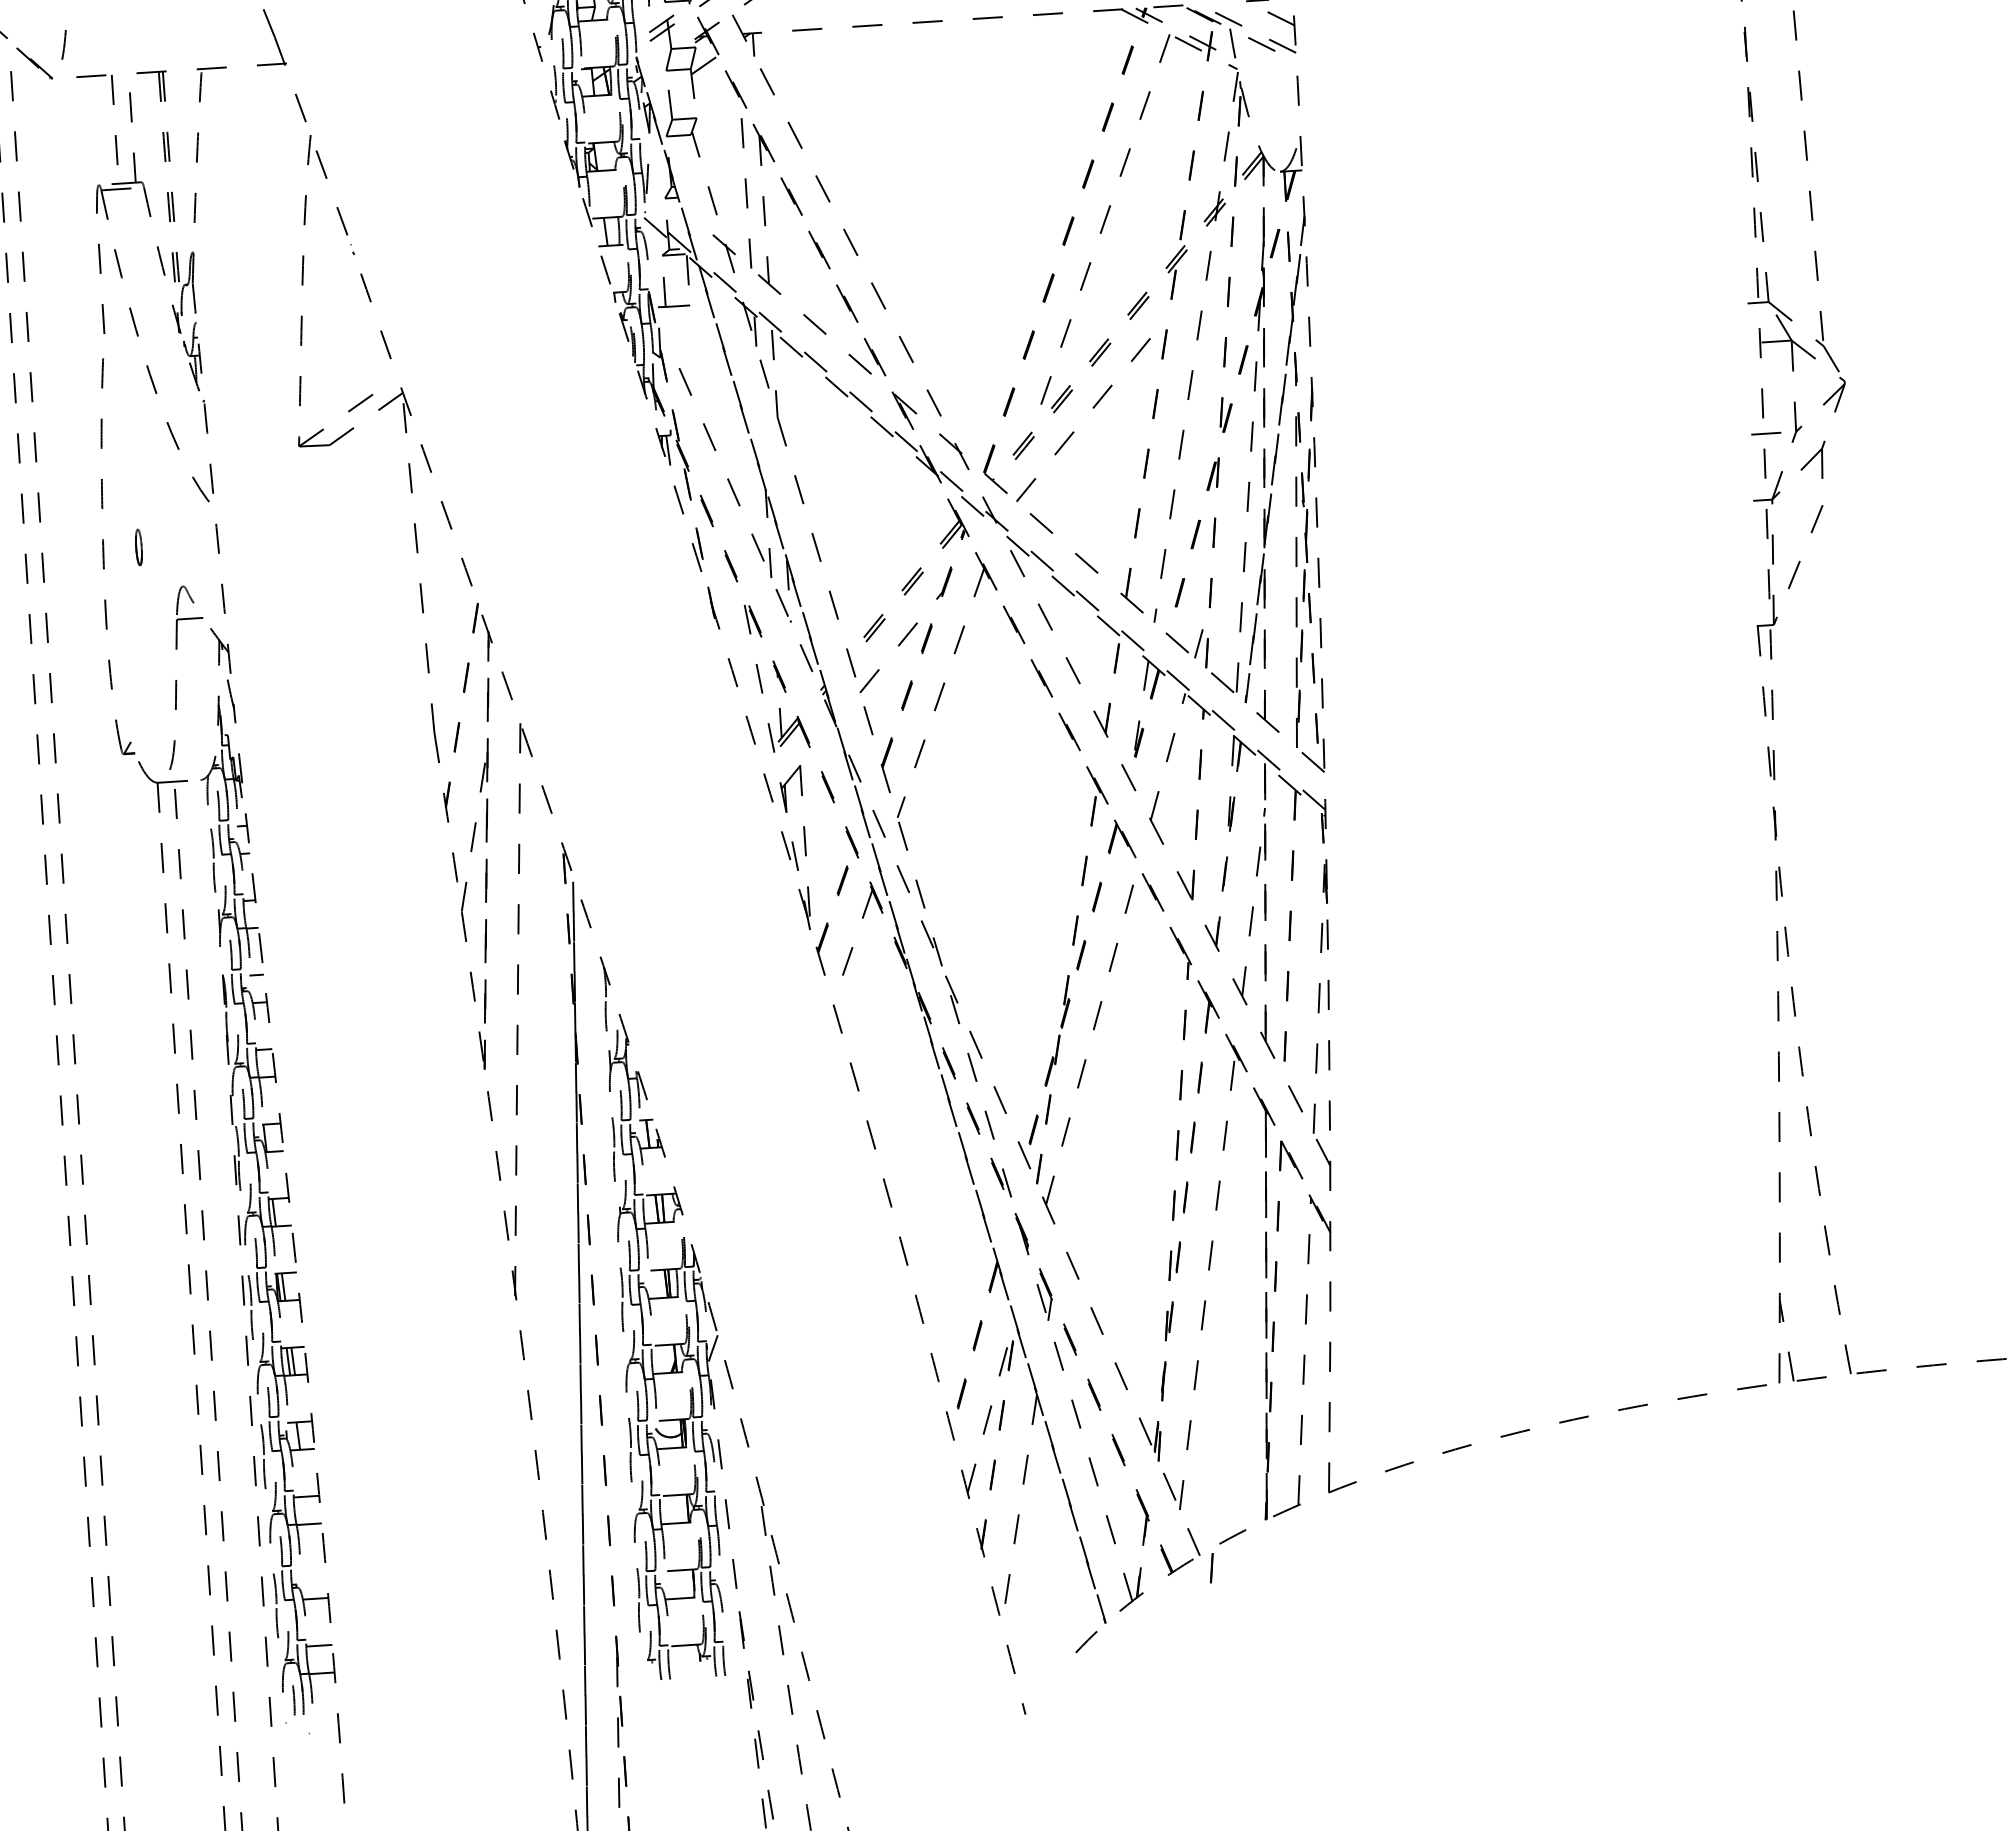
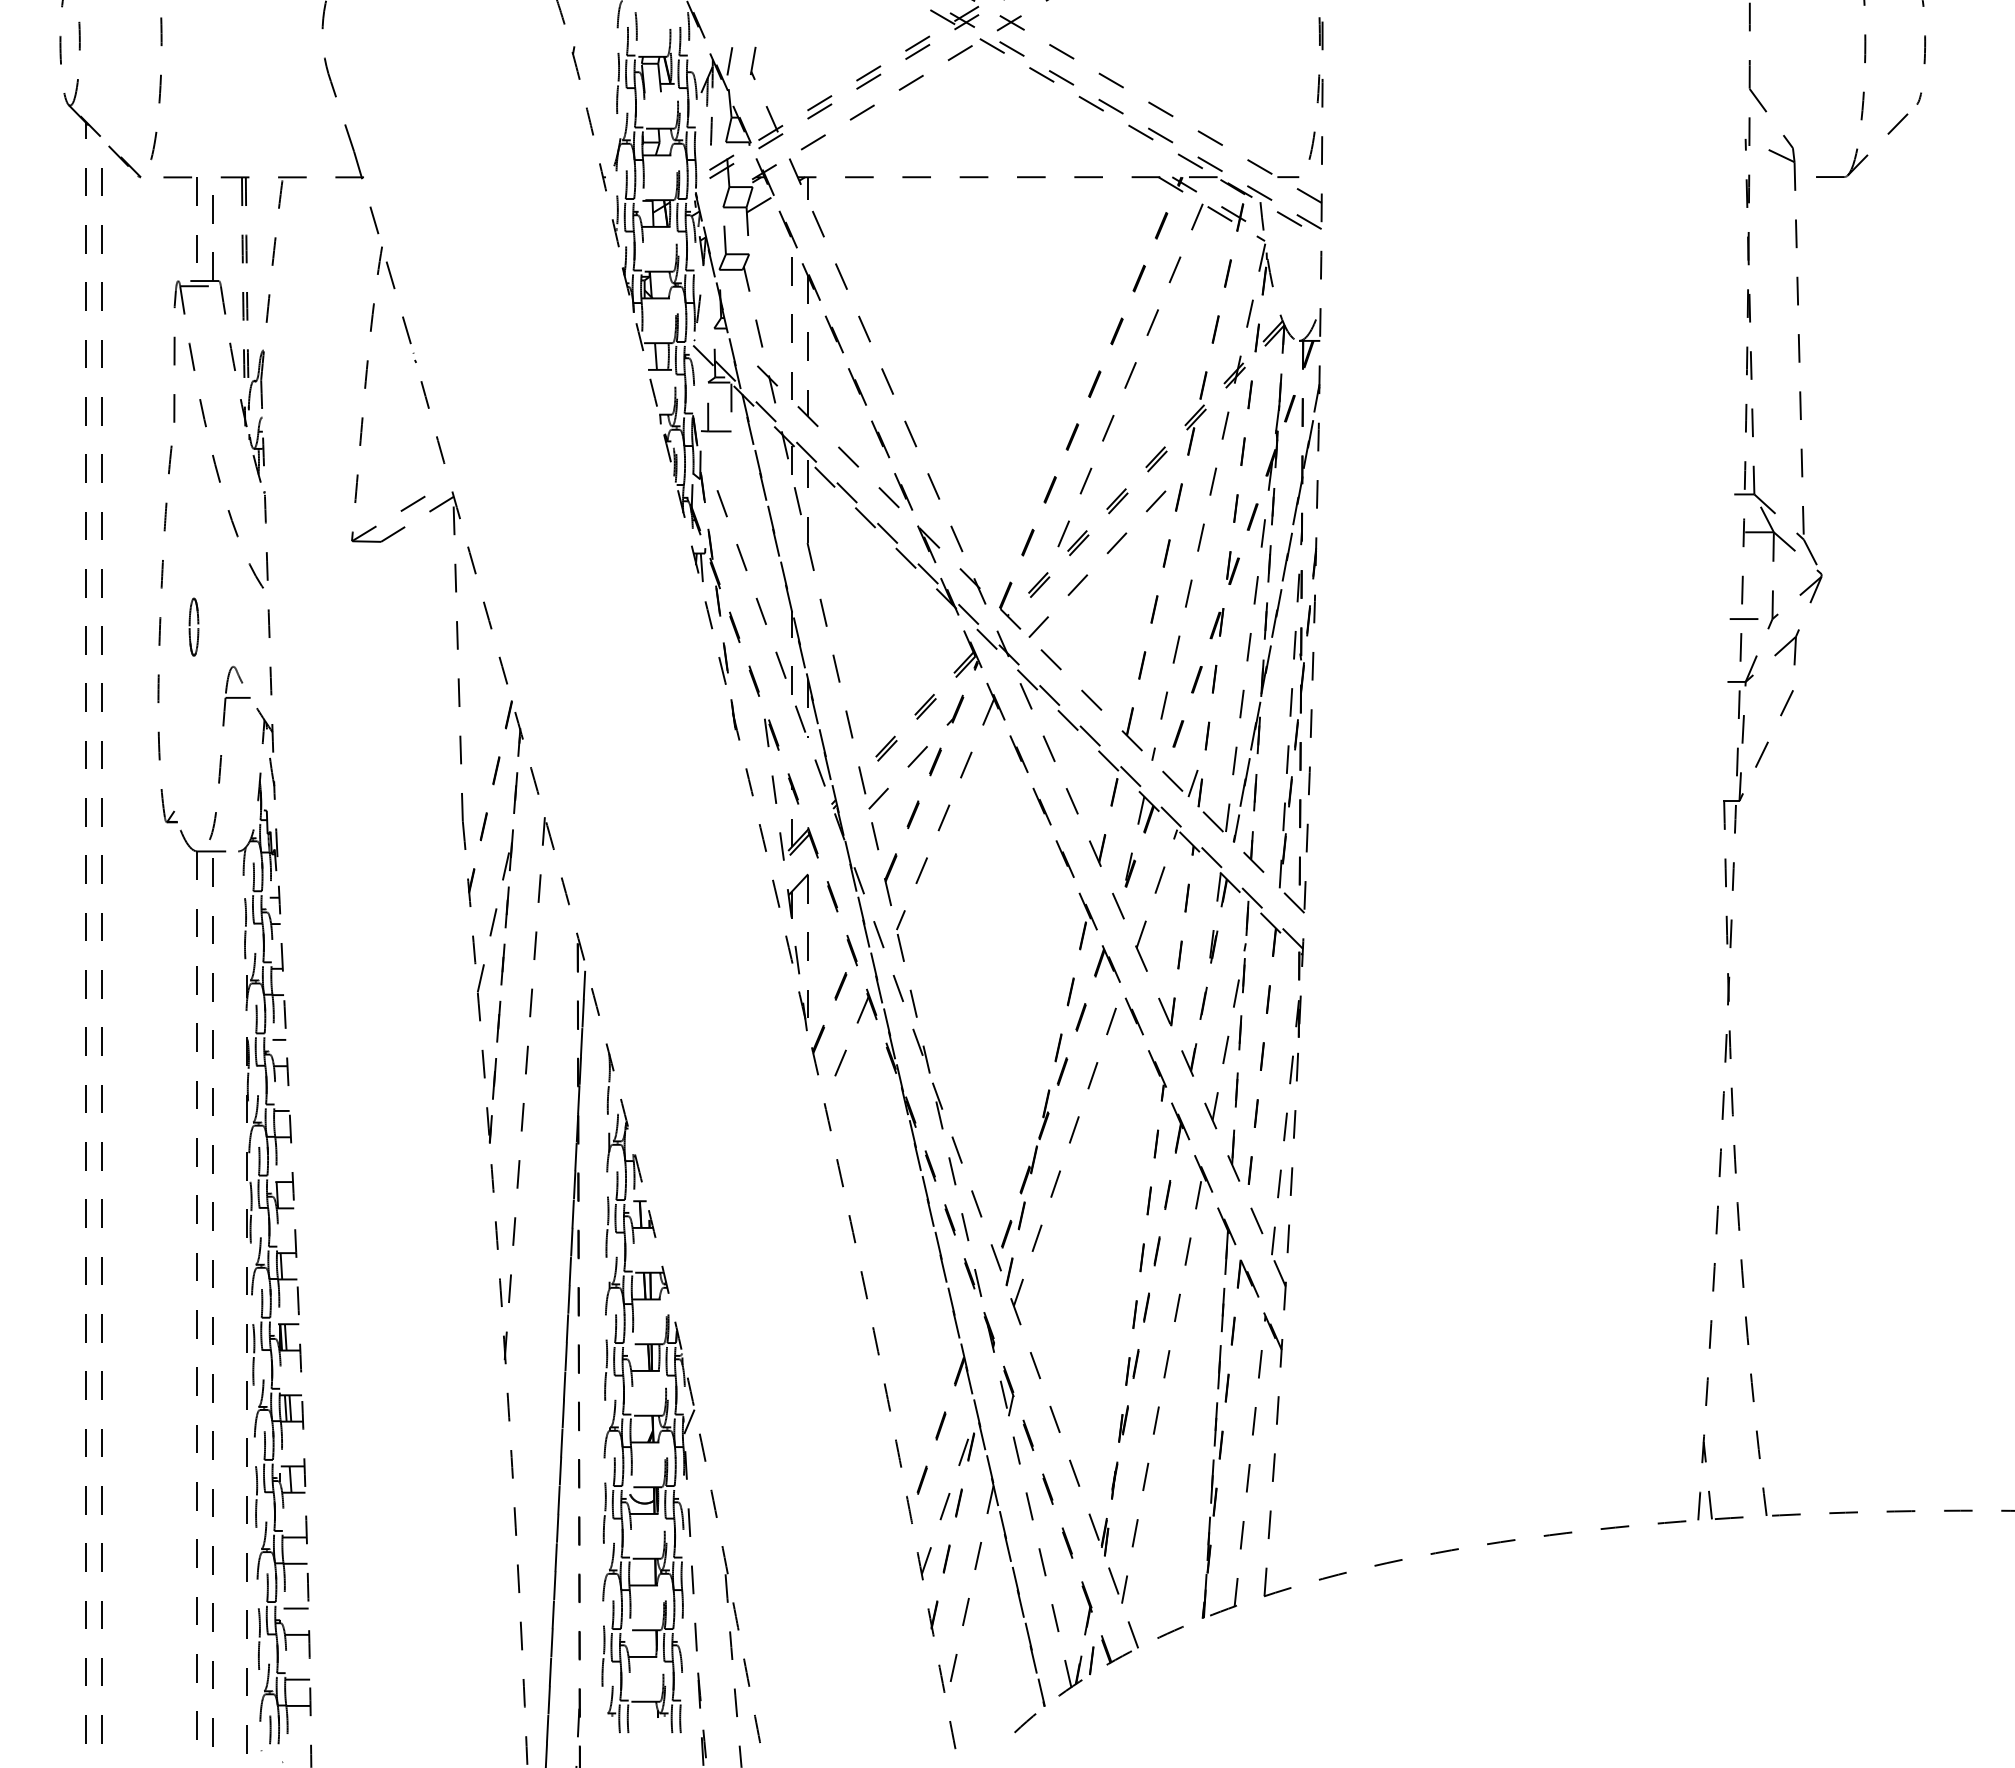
part: (138, 546) -> (193, 626), size x1.67
line: (1211, 1567) -> (1091, 1660), moved
line: (312, 1571) -> (295, 1608), added

